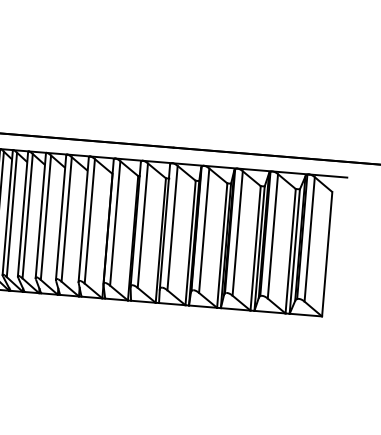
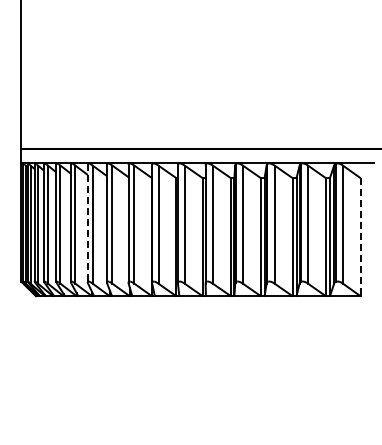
line: (40, 216) -> (87, 223), solid -> dashed
line: (327, 254) -> (360, 237), solid -> dashed

